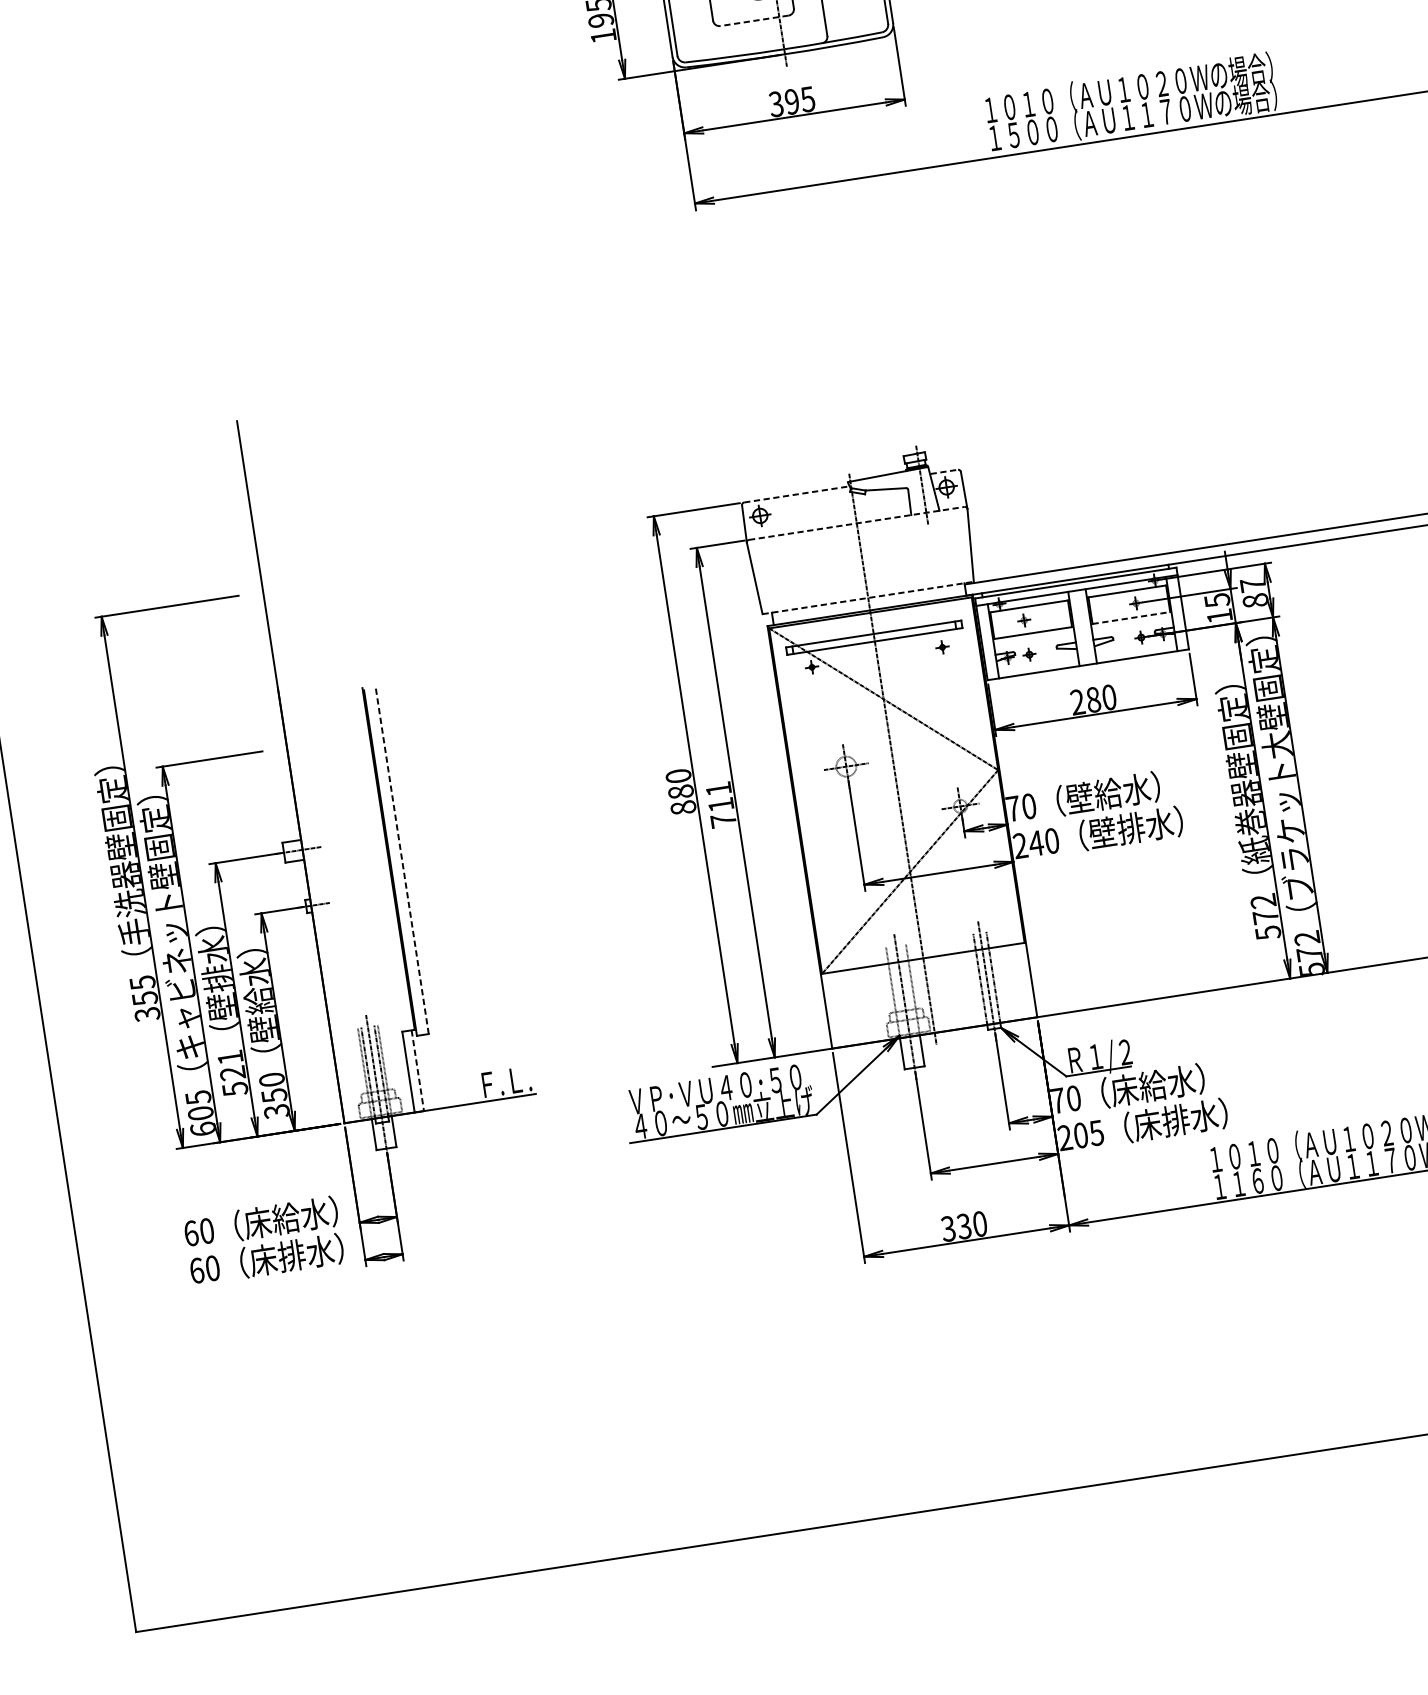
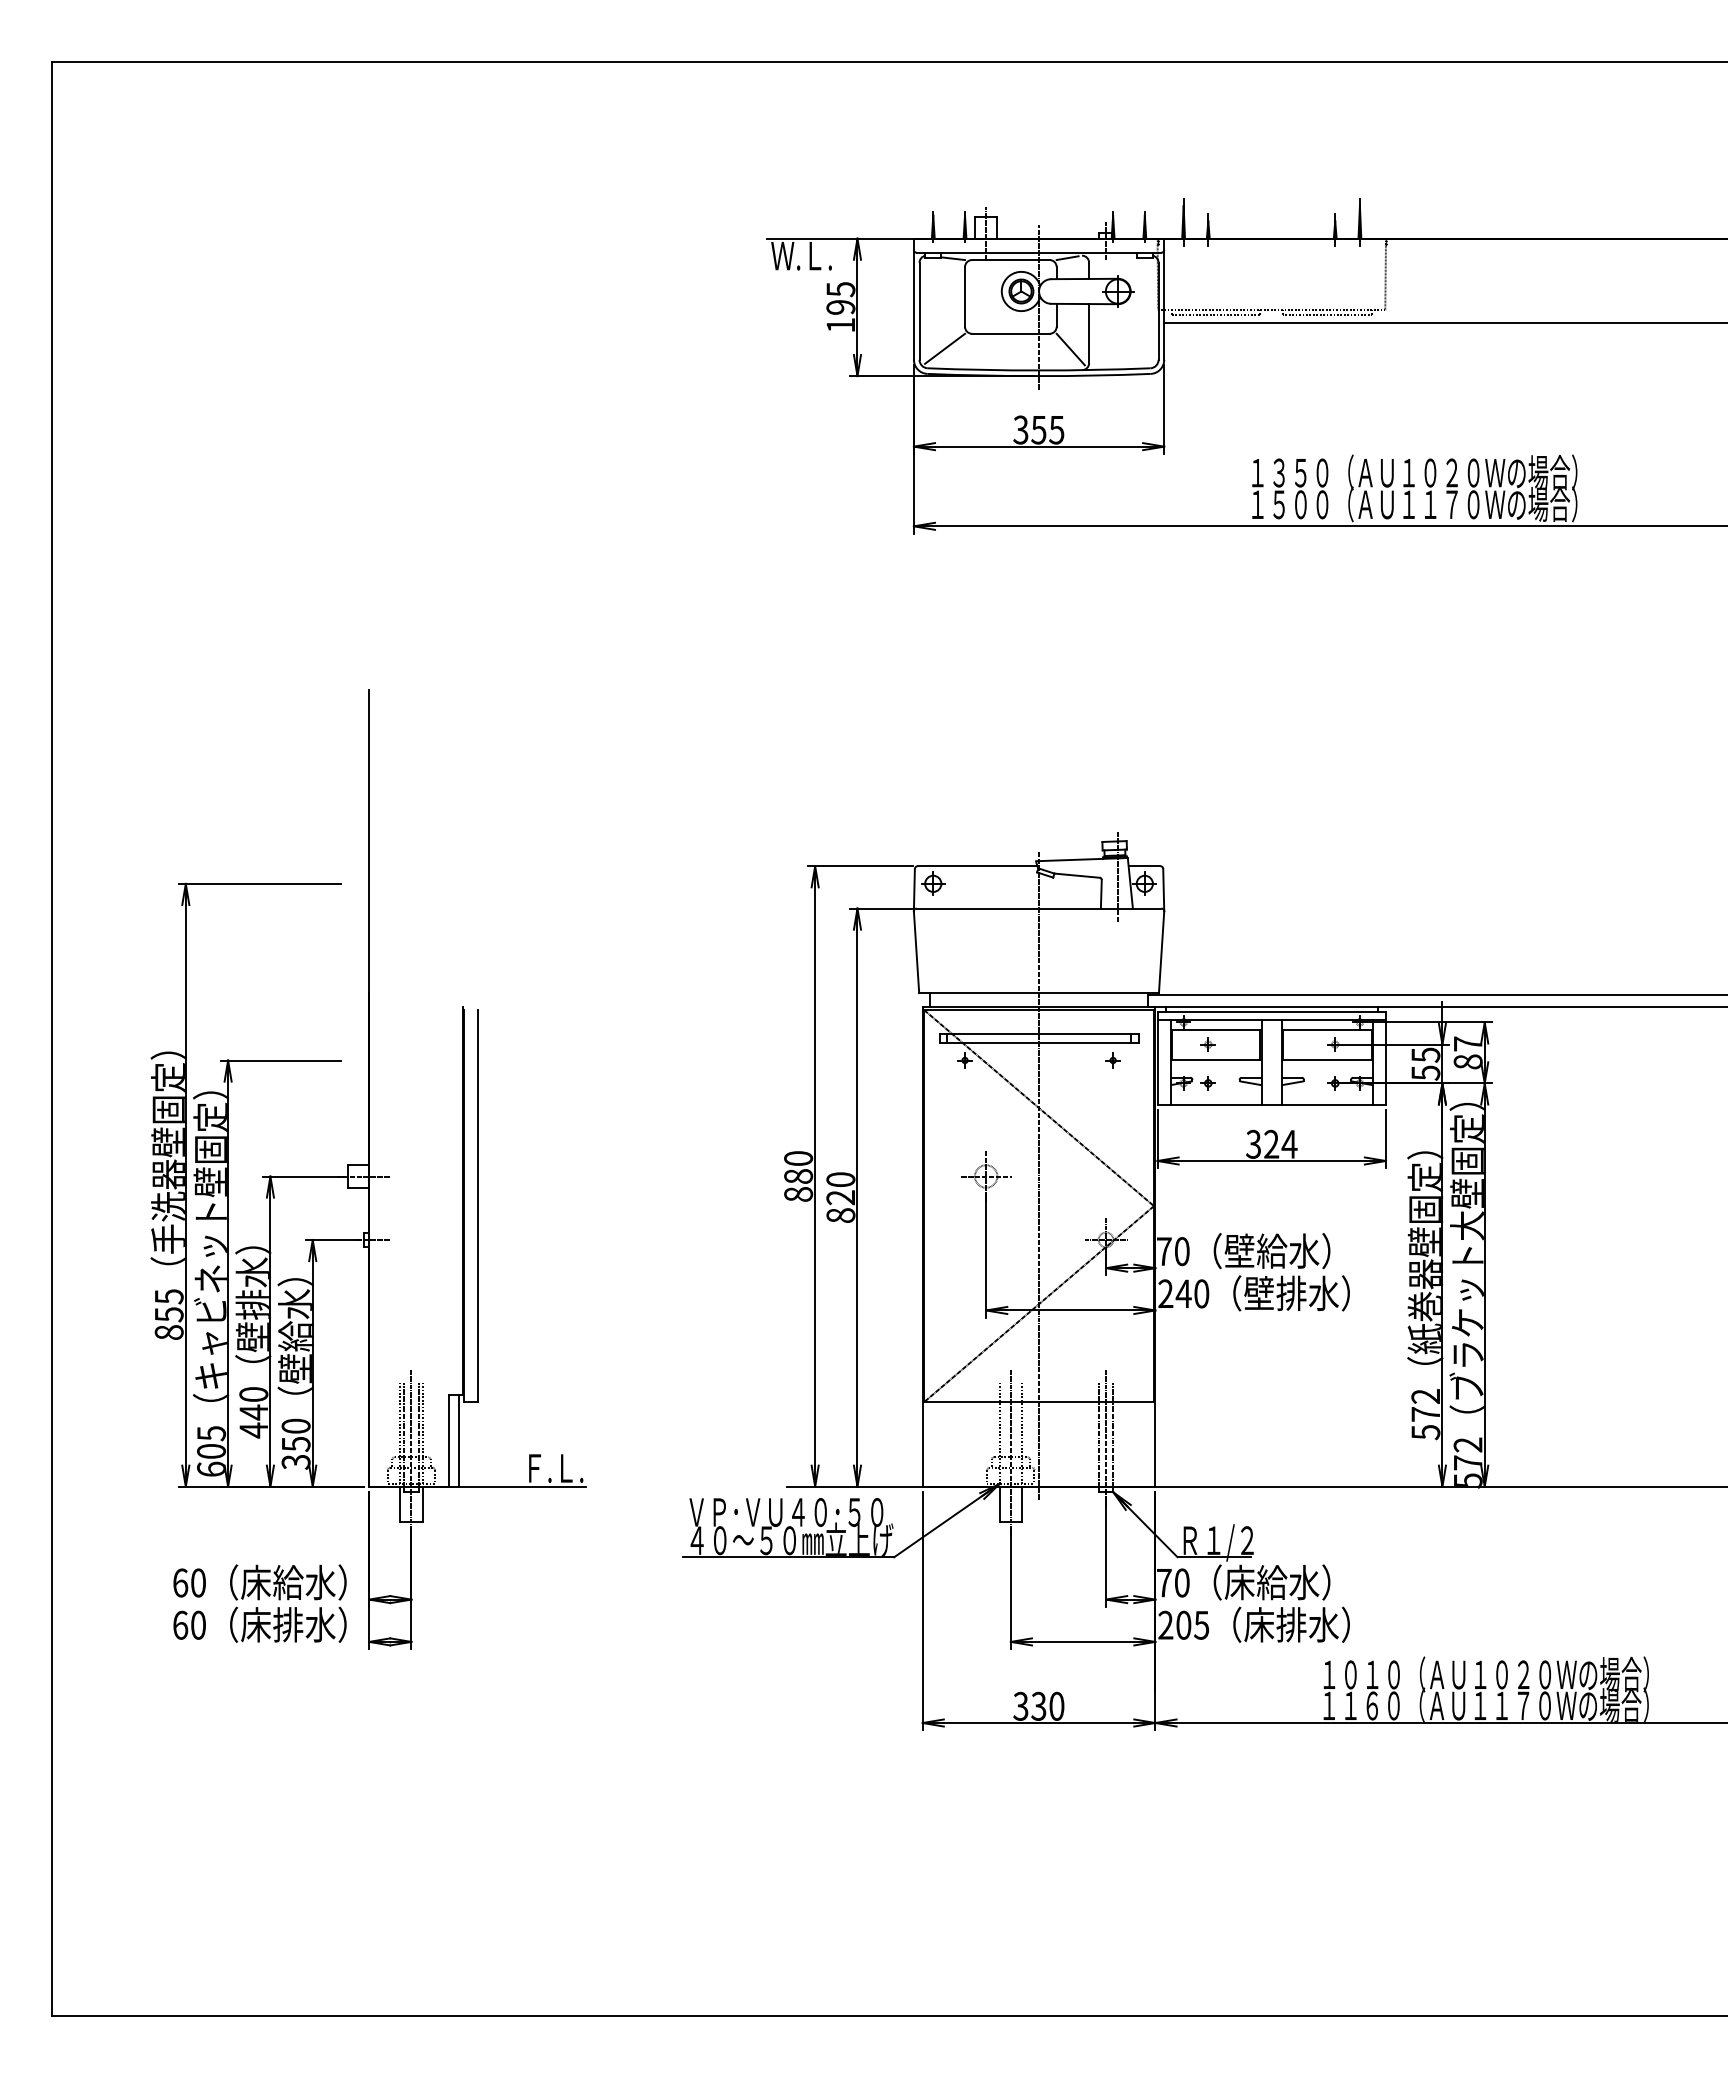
line: (754, 20) -> (1010, 333), dashed -> solid
line: (809, 26) -> (1070, 349), added
line: (698, 42) -> (945, 348), added
text: (791, 101) -> (1038, 429), 395 -> 355
text: (1018, 106) -> (1289, 473), １０１０（ＡＵ１０２０Ｗの場合） -> １３５０（ＡＵ１０２０Ｗの場合）
line: (944, 472) -> (1144, 866), dashed -> solid
line: (796, 494) -> (977, 866), dashed -> solid
line: (857, 523) -> (1039, 908), dashed -> solid
line: (868, 598) -> (1039, 993), dashed -> solid
text: (1219, 615) -> (1425, 1072), 15 -> 55
line: (1131, 618) -> (1327, 1060), dashed -> solid
text: (1093, 699) -> (1271, 1143), 280 -> 324
text: (720, 804) -> (840, 1197), 711 -> 820
line: (402, 860) -> (477, 1205), dashed -> solid
text: (146, 1014) -> (168, 1332), 355 -> 855
line: (417, 1070) -> (459, 1440), dashed -> solid
text: (232, 1073) -> (253, 1412), 521 -> 440

